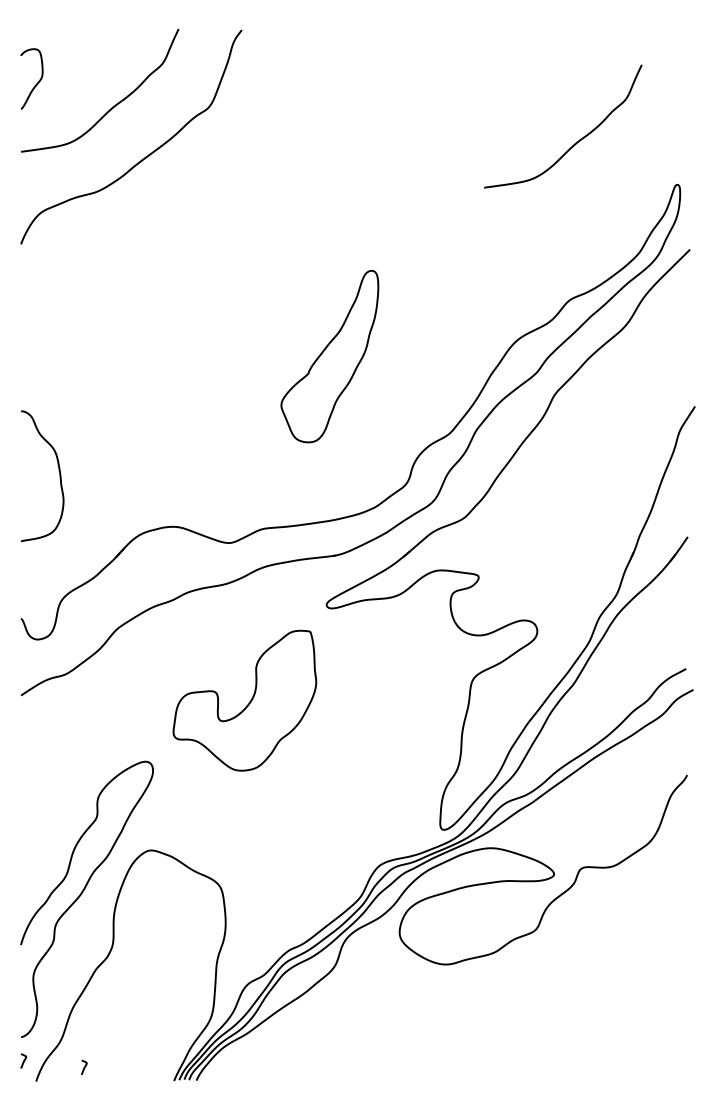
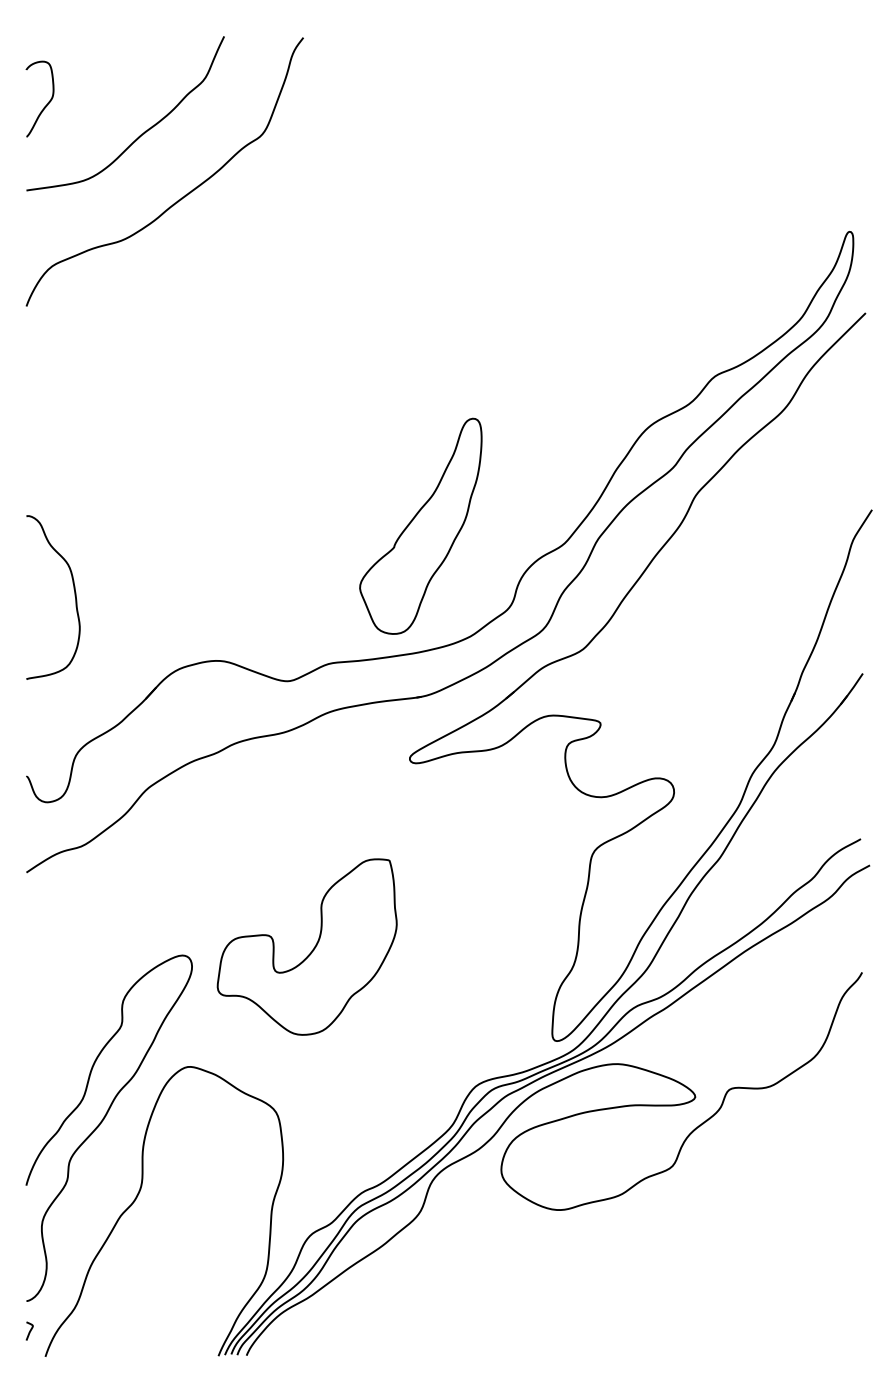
curve: (575, 143) -> (721, 179), removed
part: (329, 355) -> (420, 525), moved
part: (248, 703) -> (311, 950), moved
curve: (84, 1066) -> (105, 1338), removed

